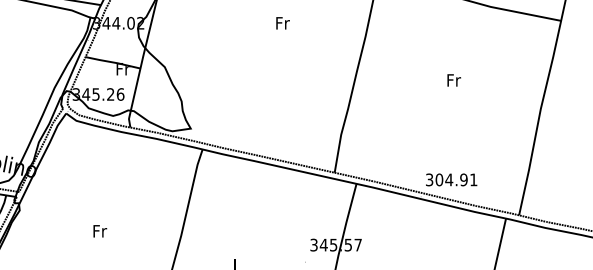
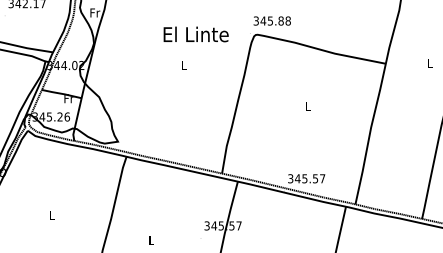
text: (282, 23) -> (184, 65), Fr -> L
text: (454, 79) -> (308, 106), Fr -> L
text: (455, 179) -> (309, 178), 304.91 -> 345.57
text: (100, 230) -> (52, 215), Fr -> L

